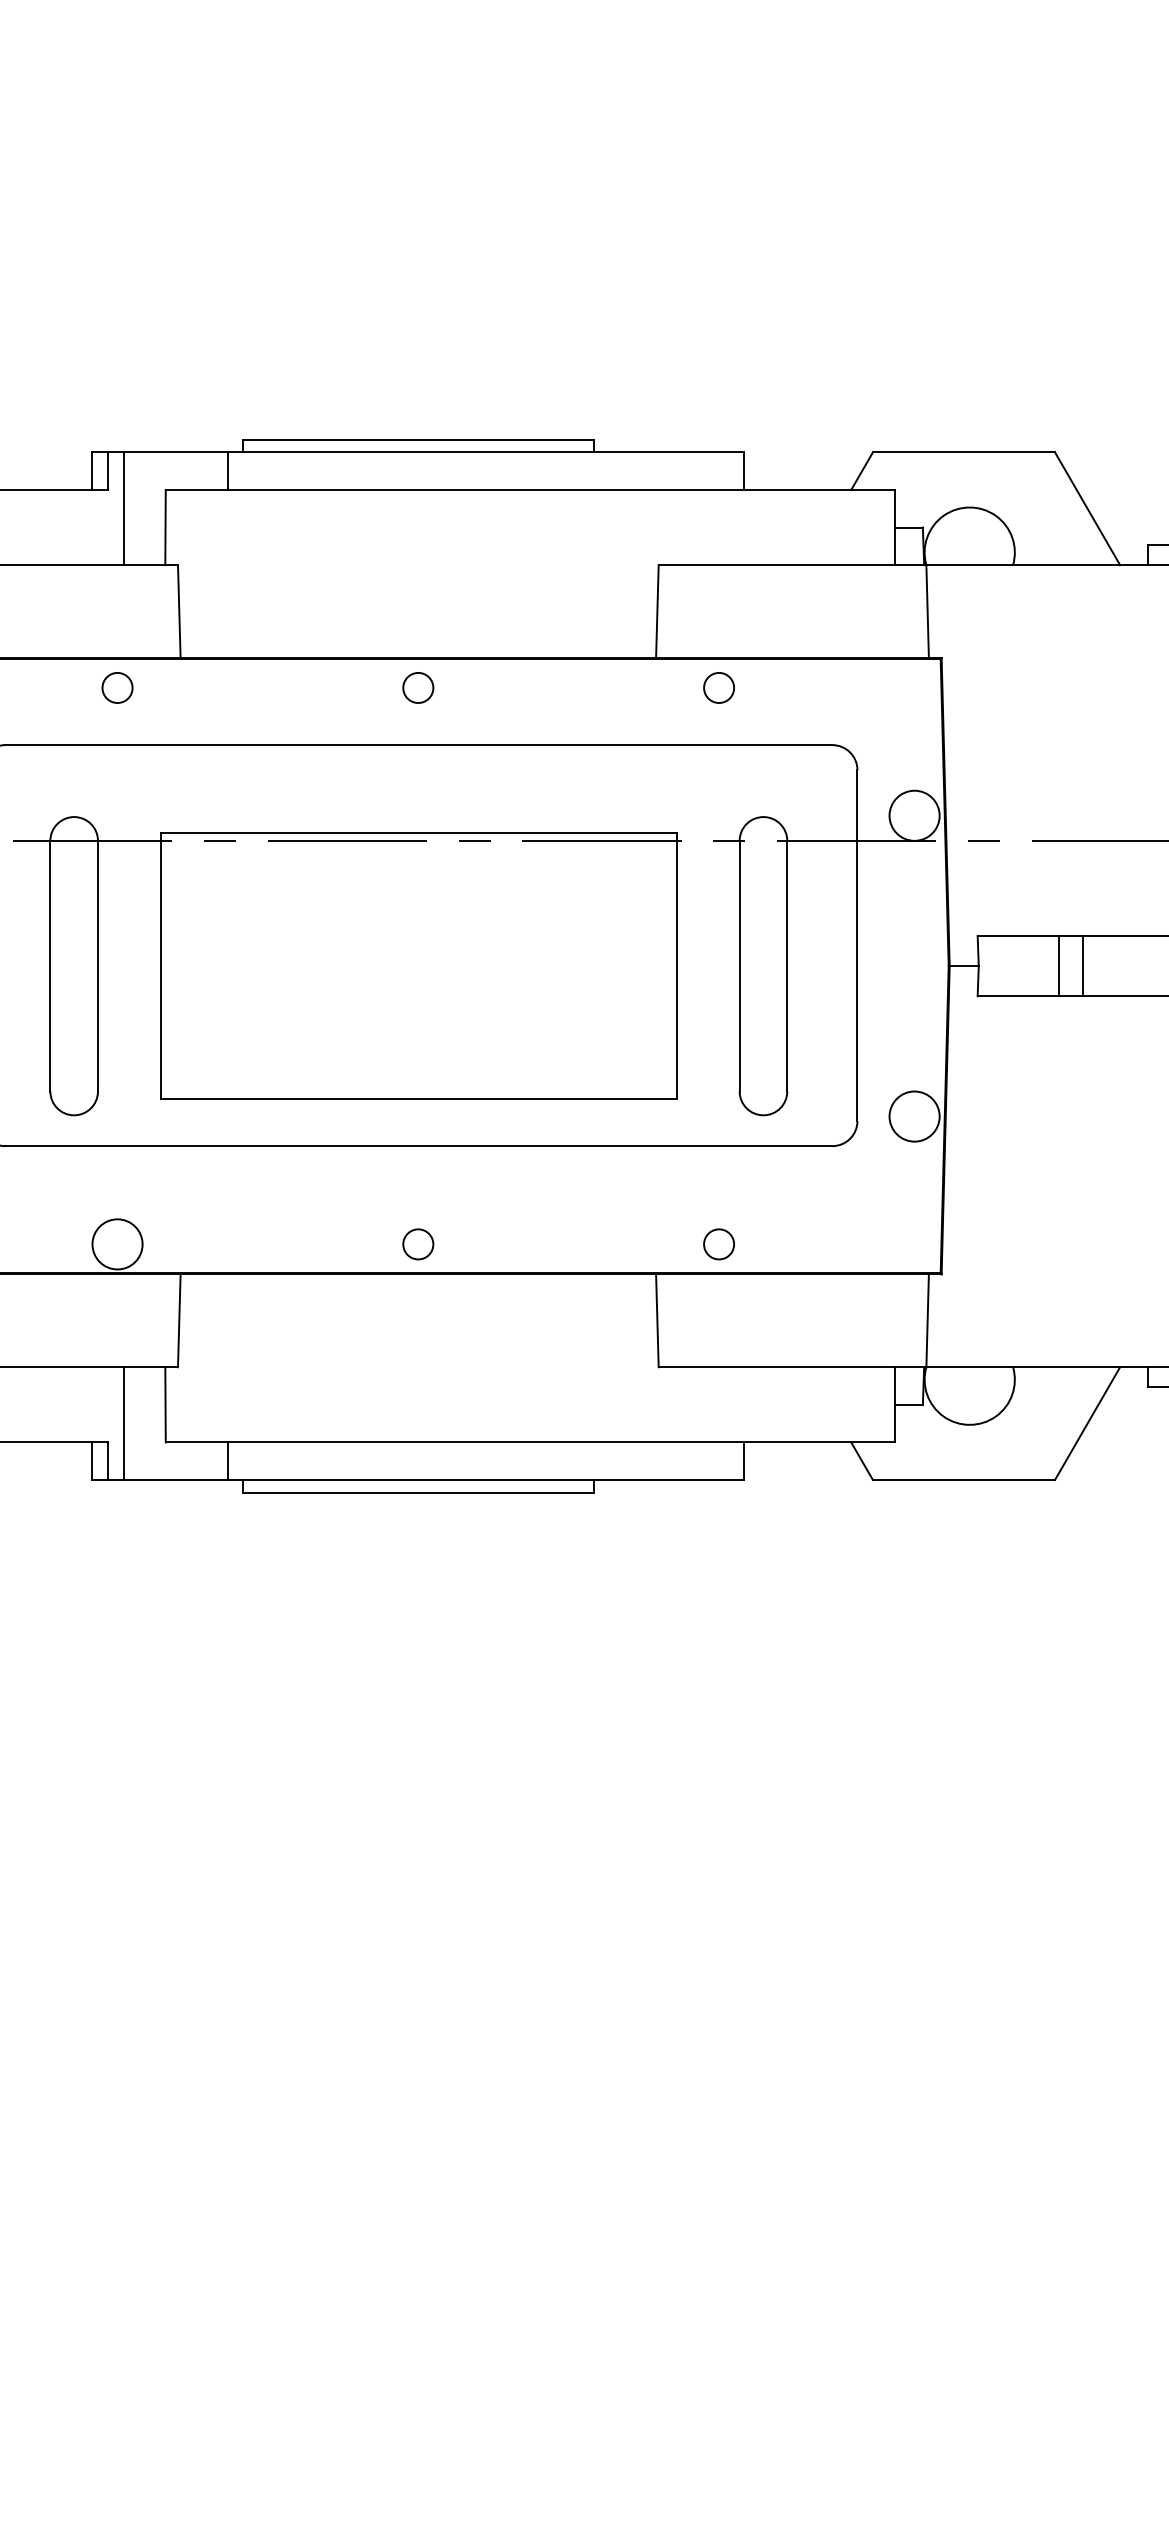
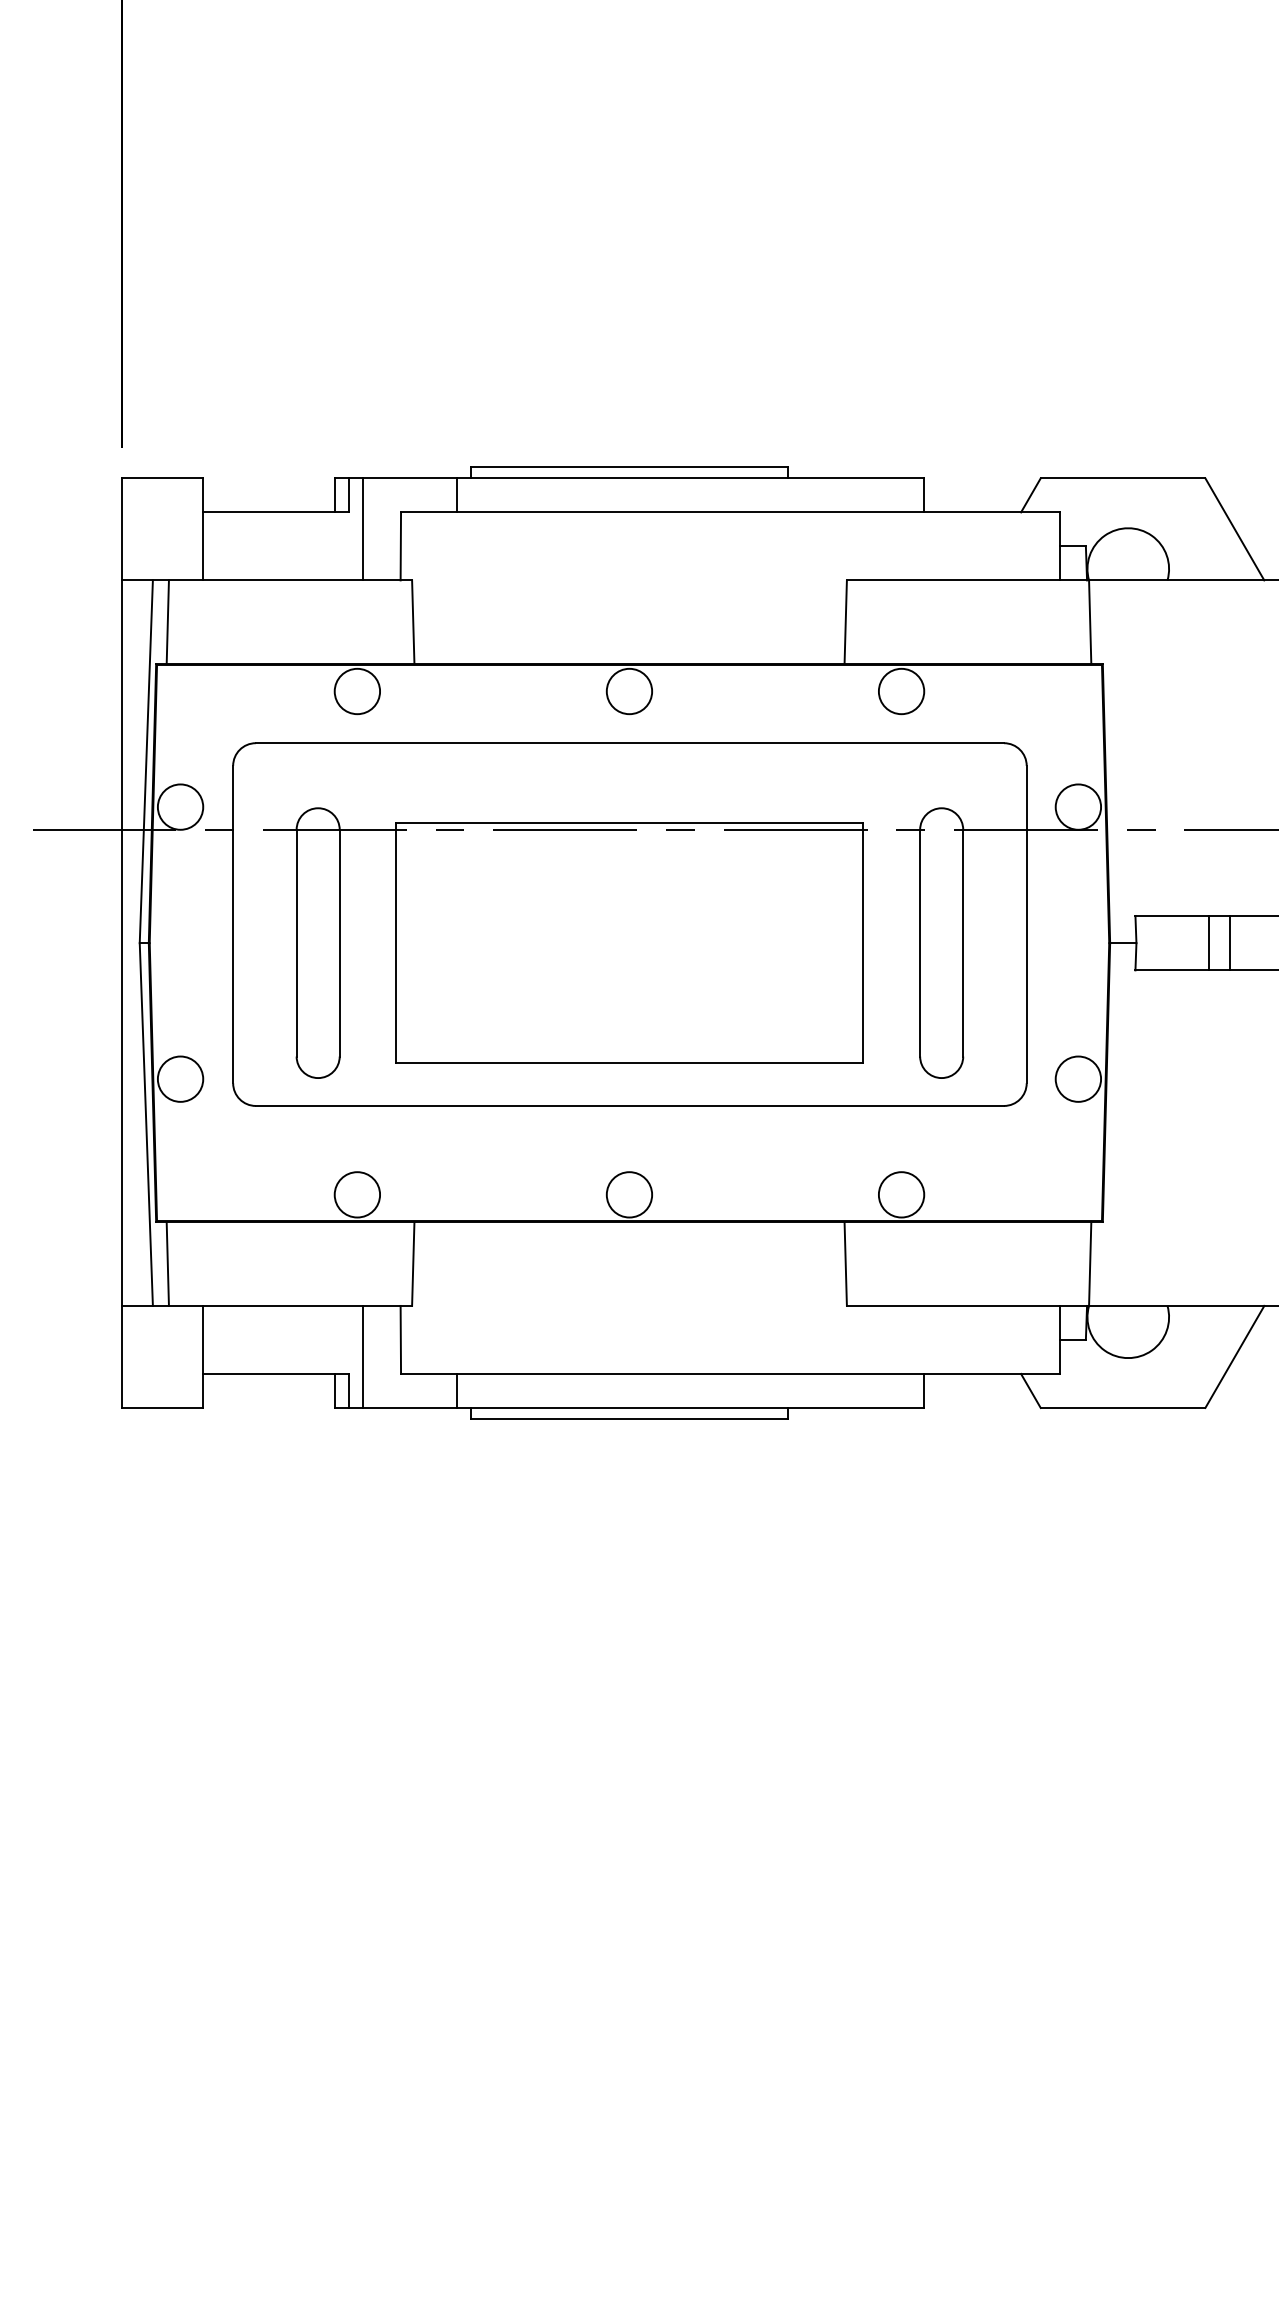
circle: (117, 687) -> (357, 691), size x1.67
circle: (418, 687) -> (629, 691), size x1.67
circle: (719, 687) -> (901, 691), size x1.67
circle: (418, 1244) -> (629, 1194), size x1.67
circle: (719, 1244) -> (901, 1194), size x1.67

